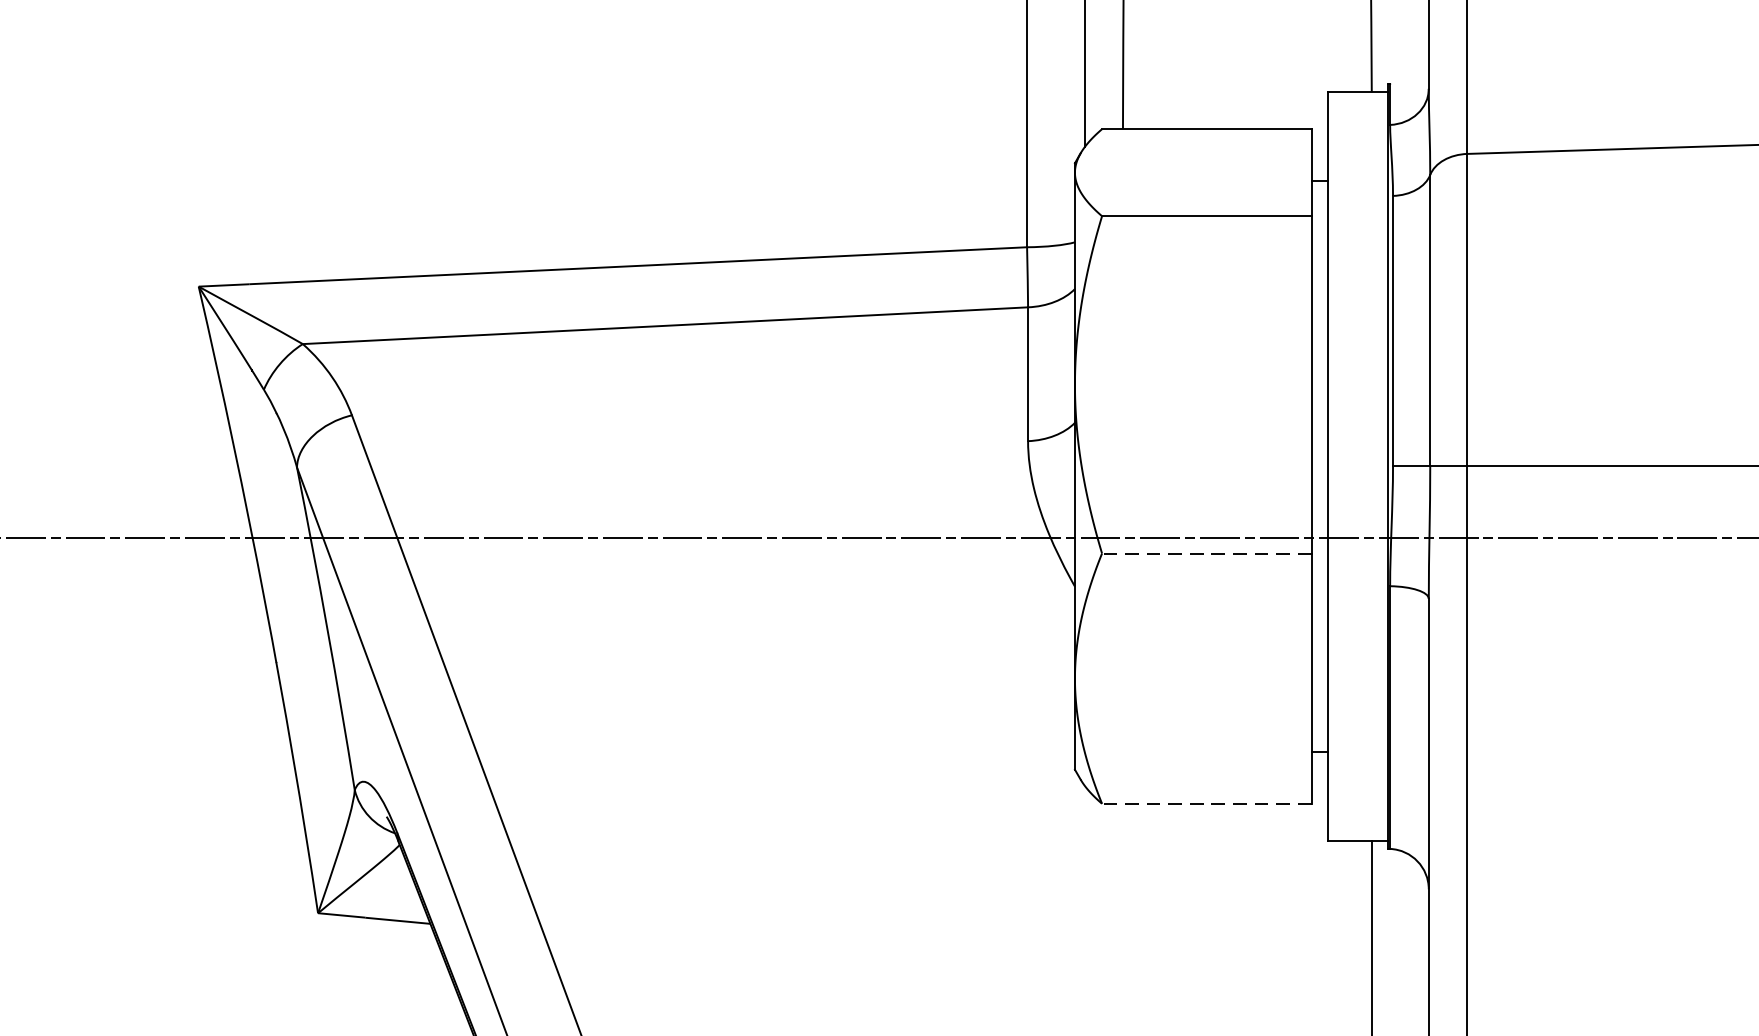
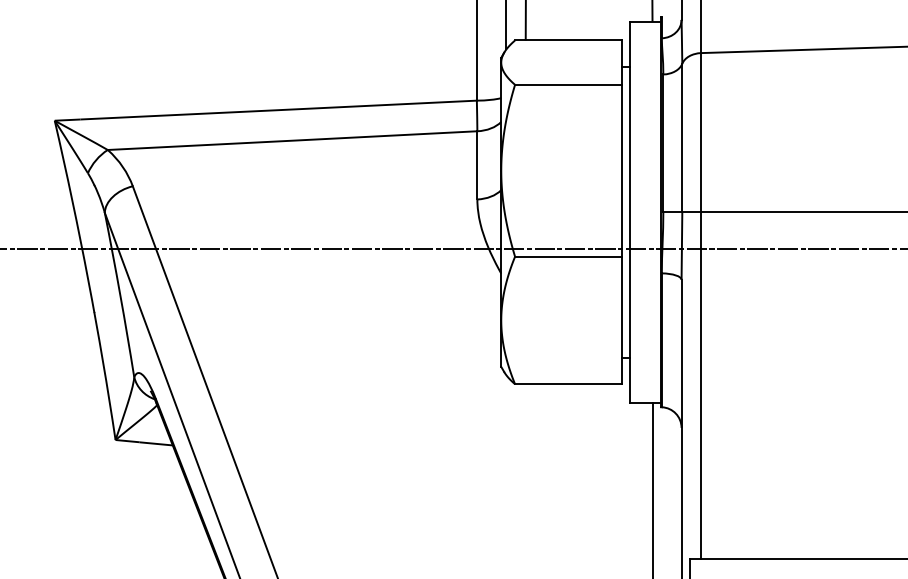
line: (1204, 553) -> (567, 256), dashed -> solid
line: (1204, 804) -> (567, 384), dashed -> solid

